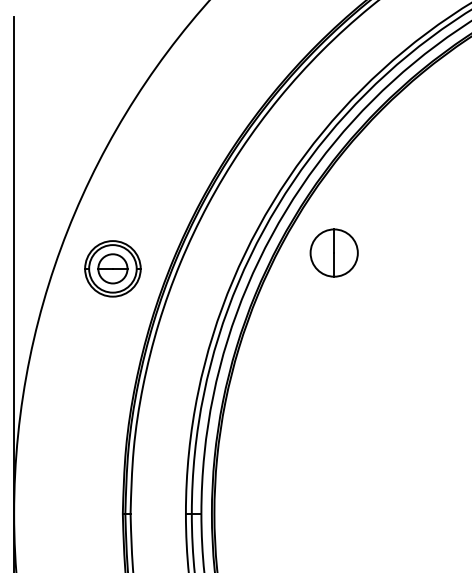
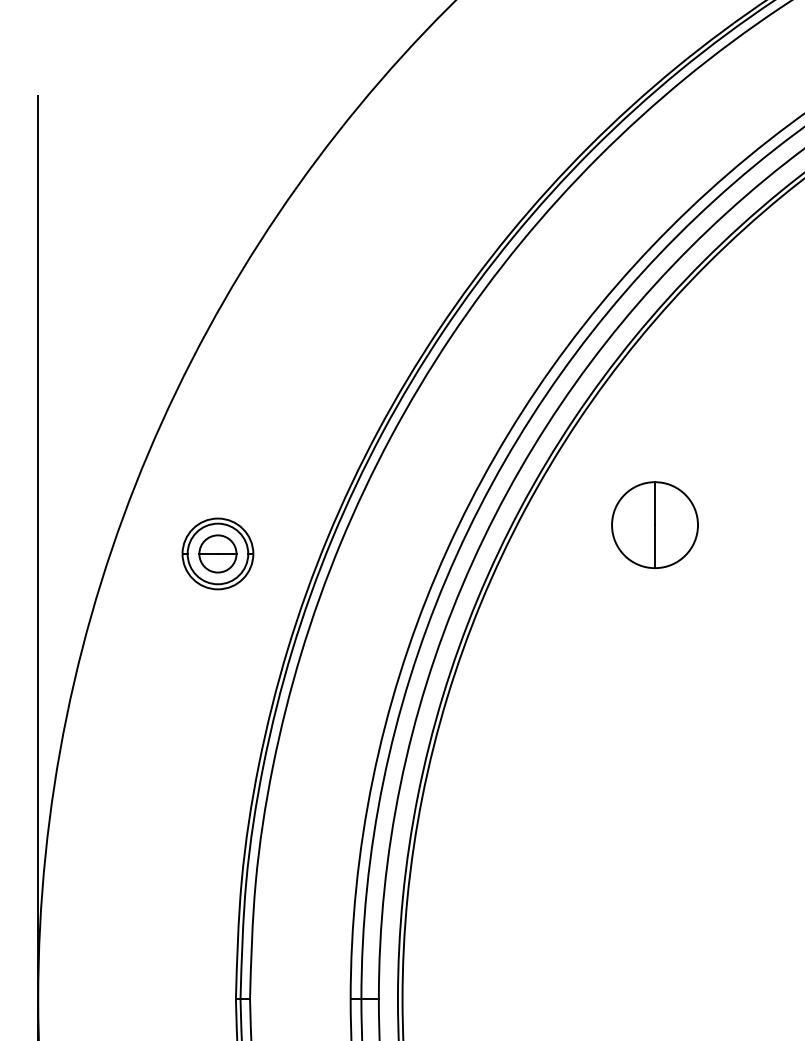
part: (333, 252) -> (653, 524), moved
part: (112, 268) -> (217, 553), size x0.7

